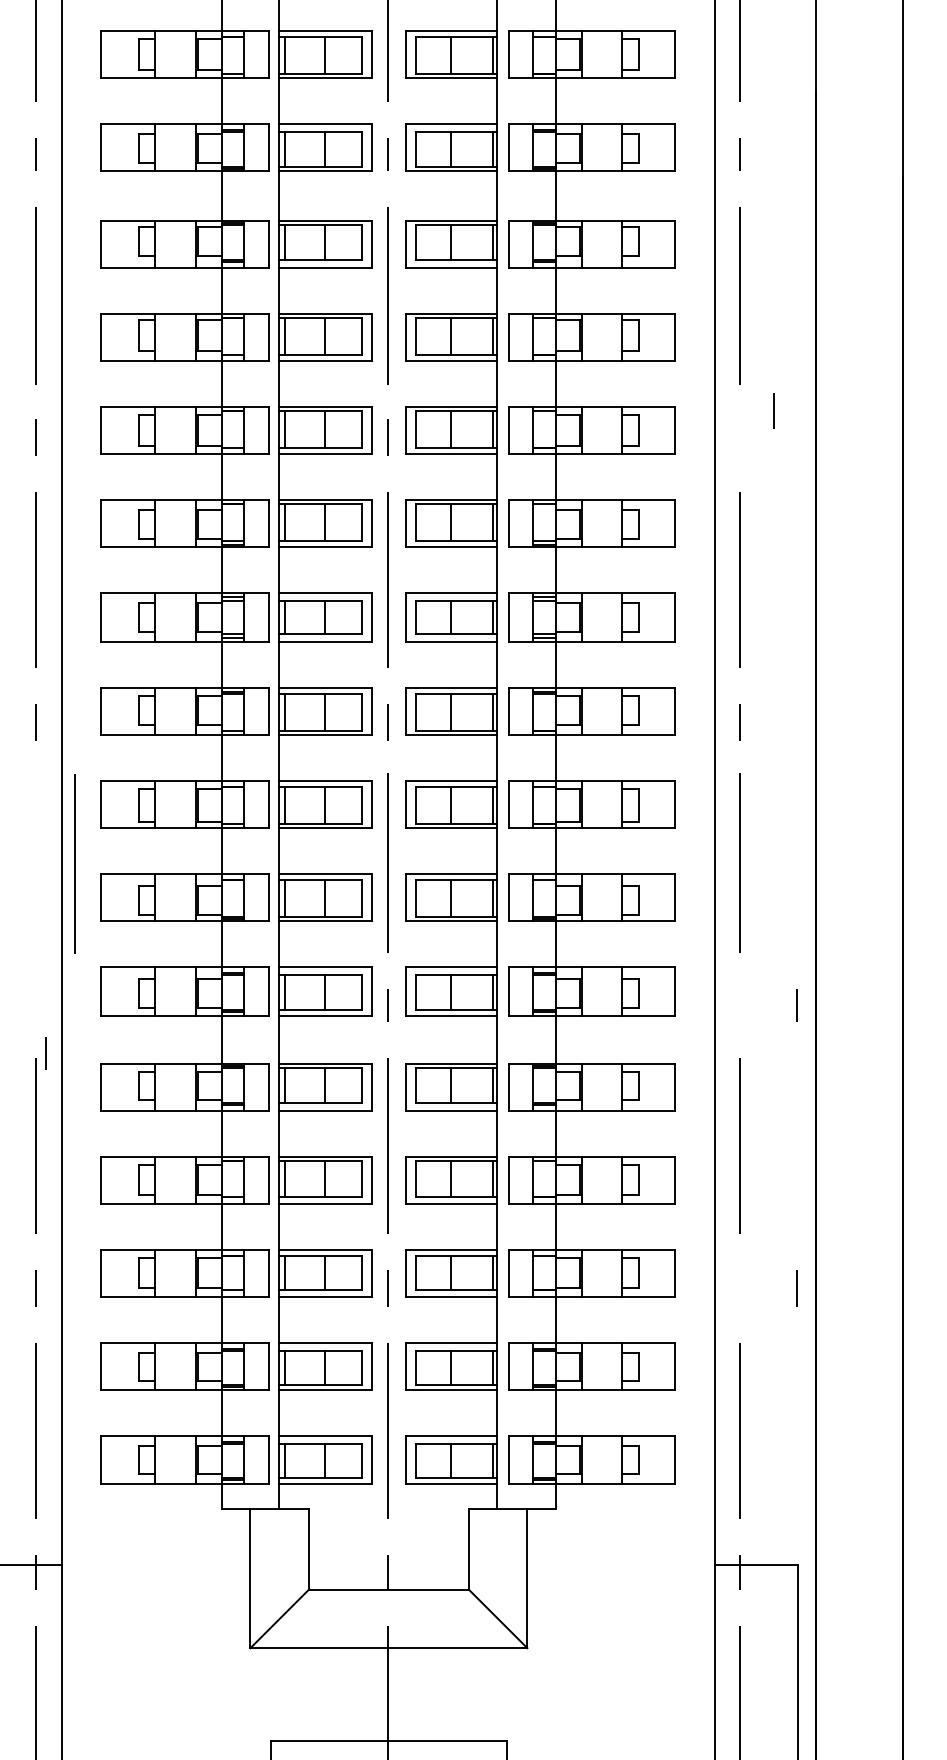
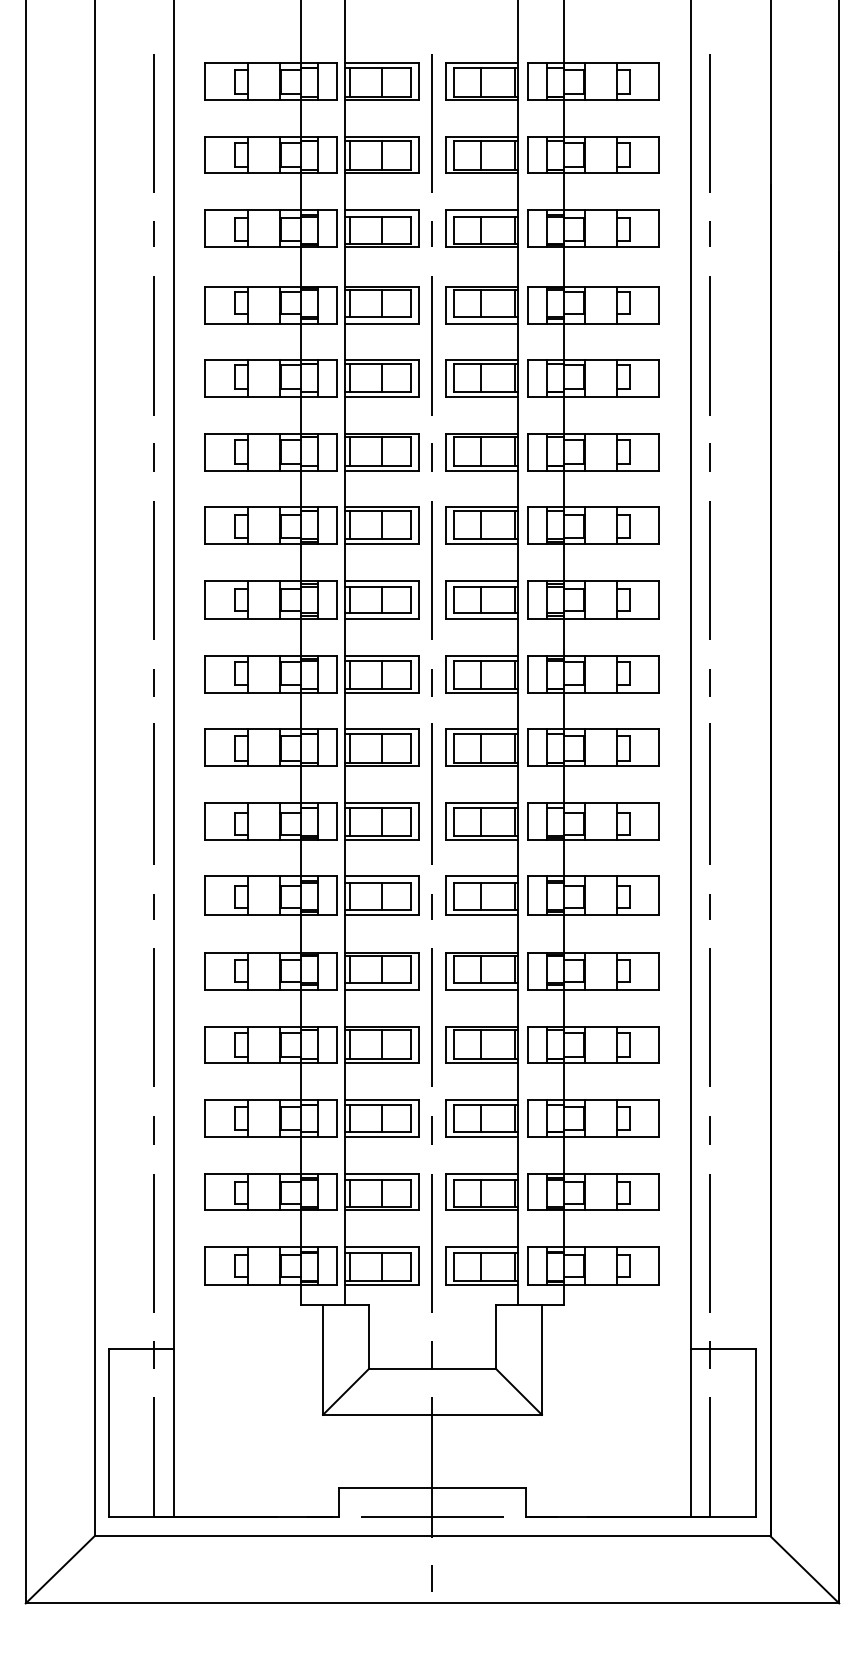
line: (773, 410) -> (709, 457), moved
line: (75, 863) -> (153, 793), moved
line: (796, 1005) -> (709, 906), moved
line: (46, 1053) -> (153, 906), moved
line: (796, 1288) -> (709, 1130), moved

